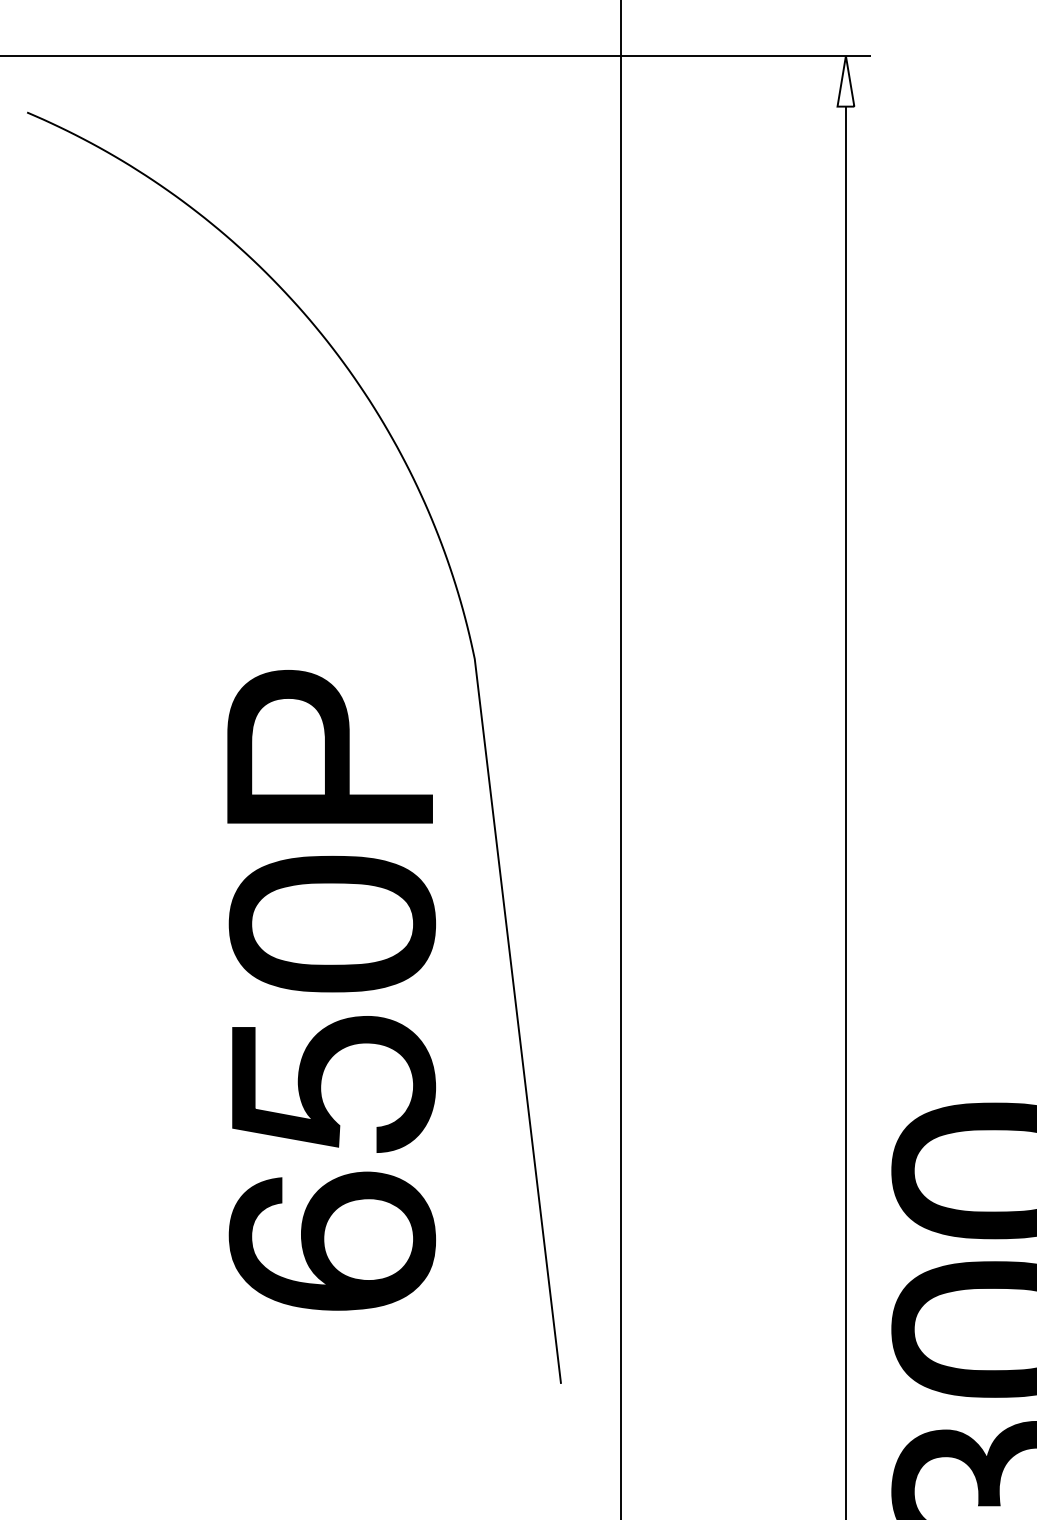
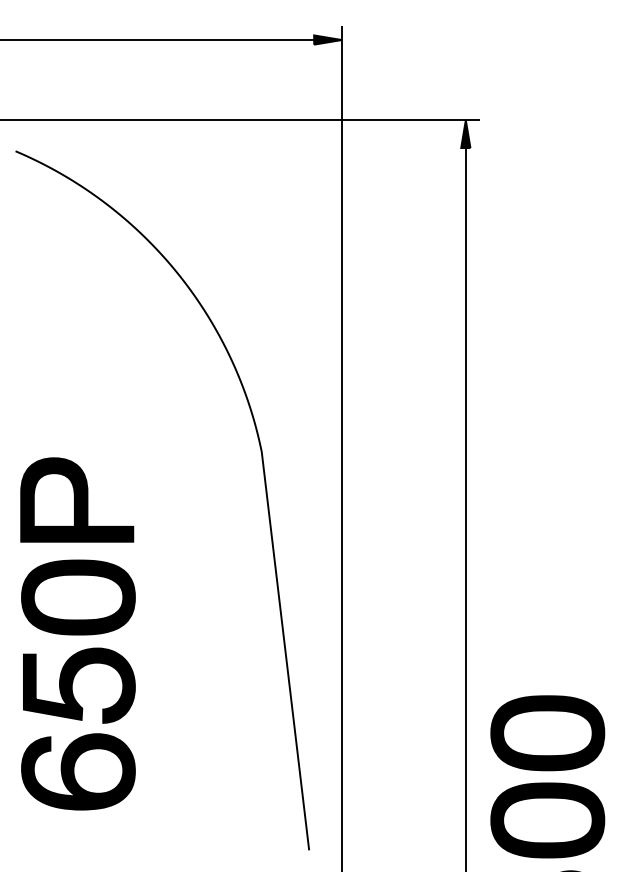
fill: (845, 82) -> (465, 134), added
part: (330, 989) -> (77, 633), moved

